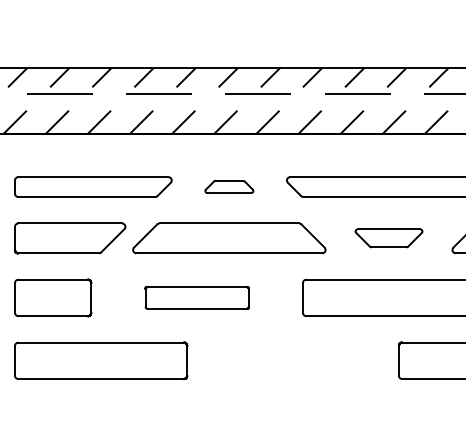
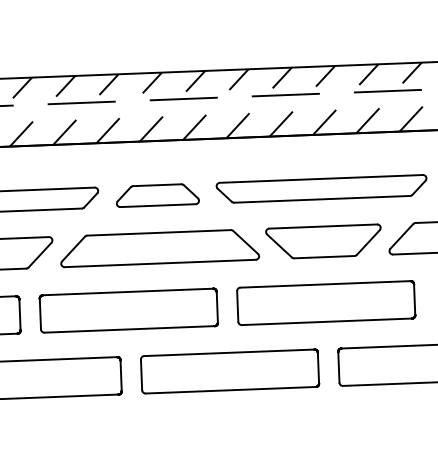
part: (229, 186) -> (157, 194), size x1.67
part: (388, 238) -> (323, 241), size x1.67
part: (197, 297) -> (129, 310), size x1.67
part: (293, 360) -> (230, 371), added

